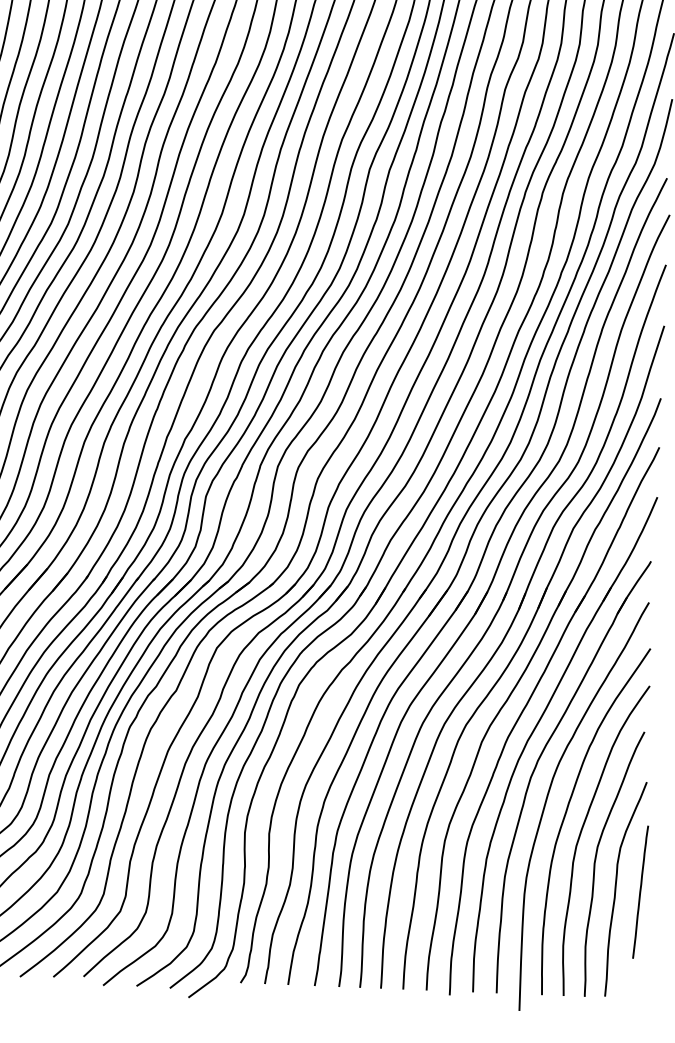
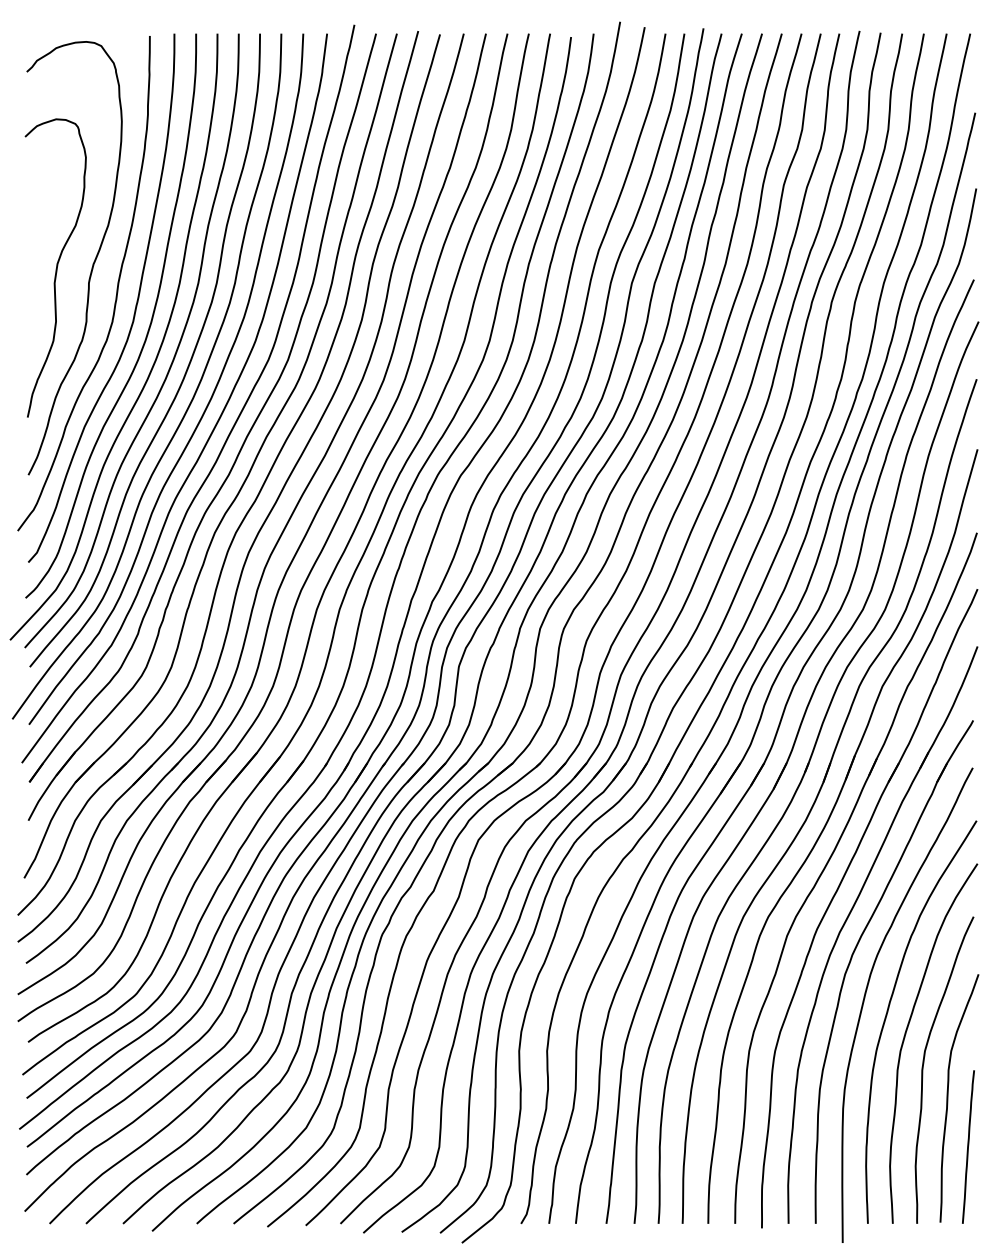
line: (640, 891) -> (968, 1146), moved

